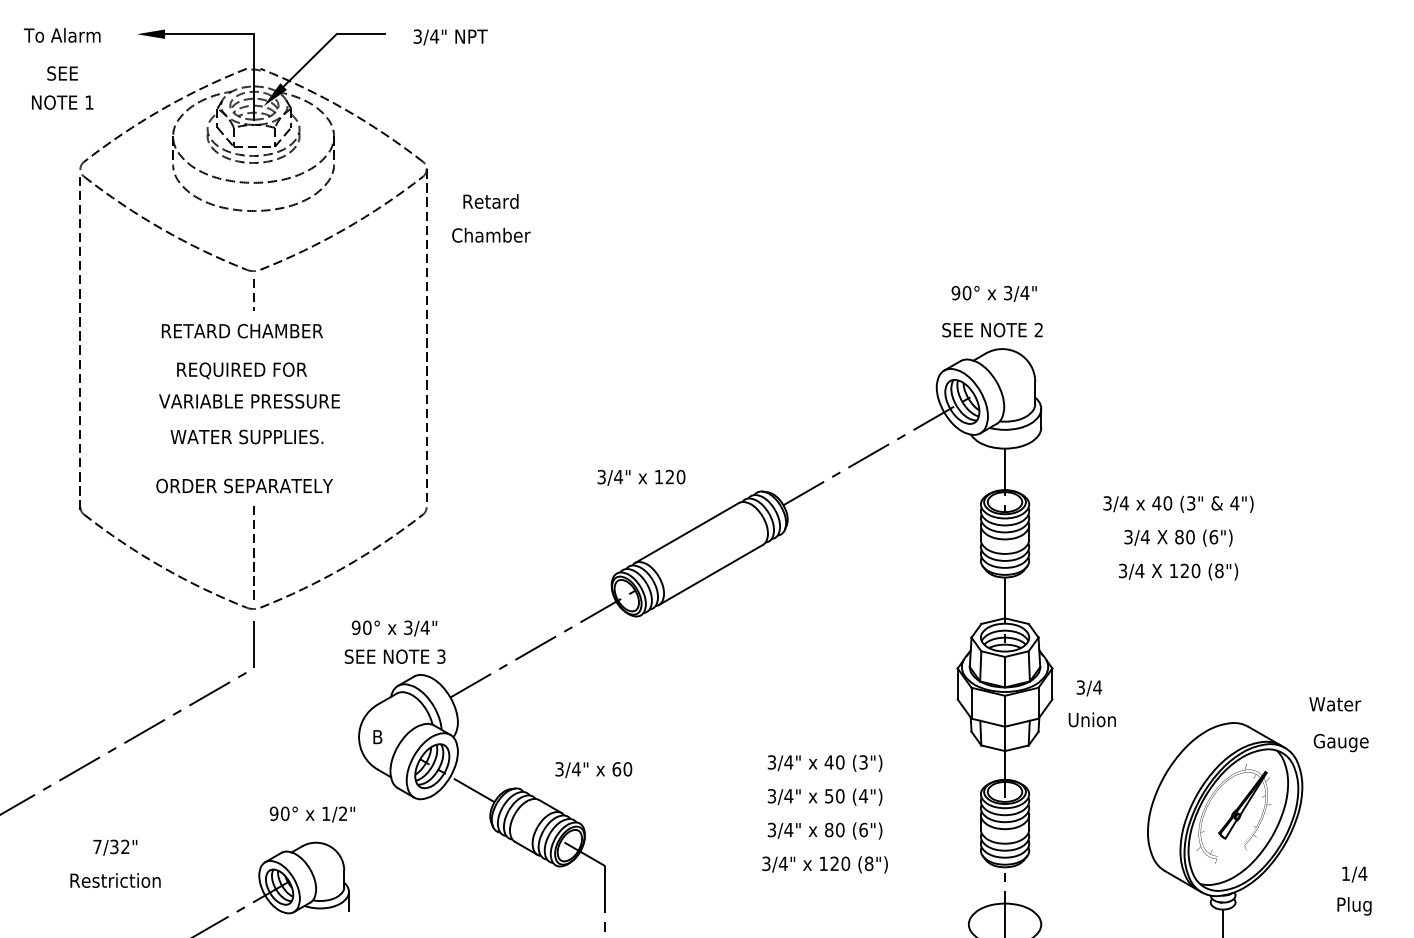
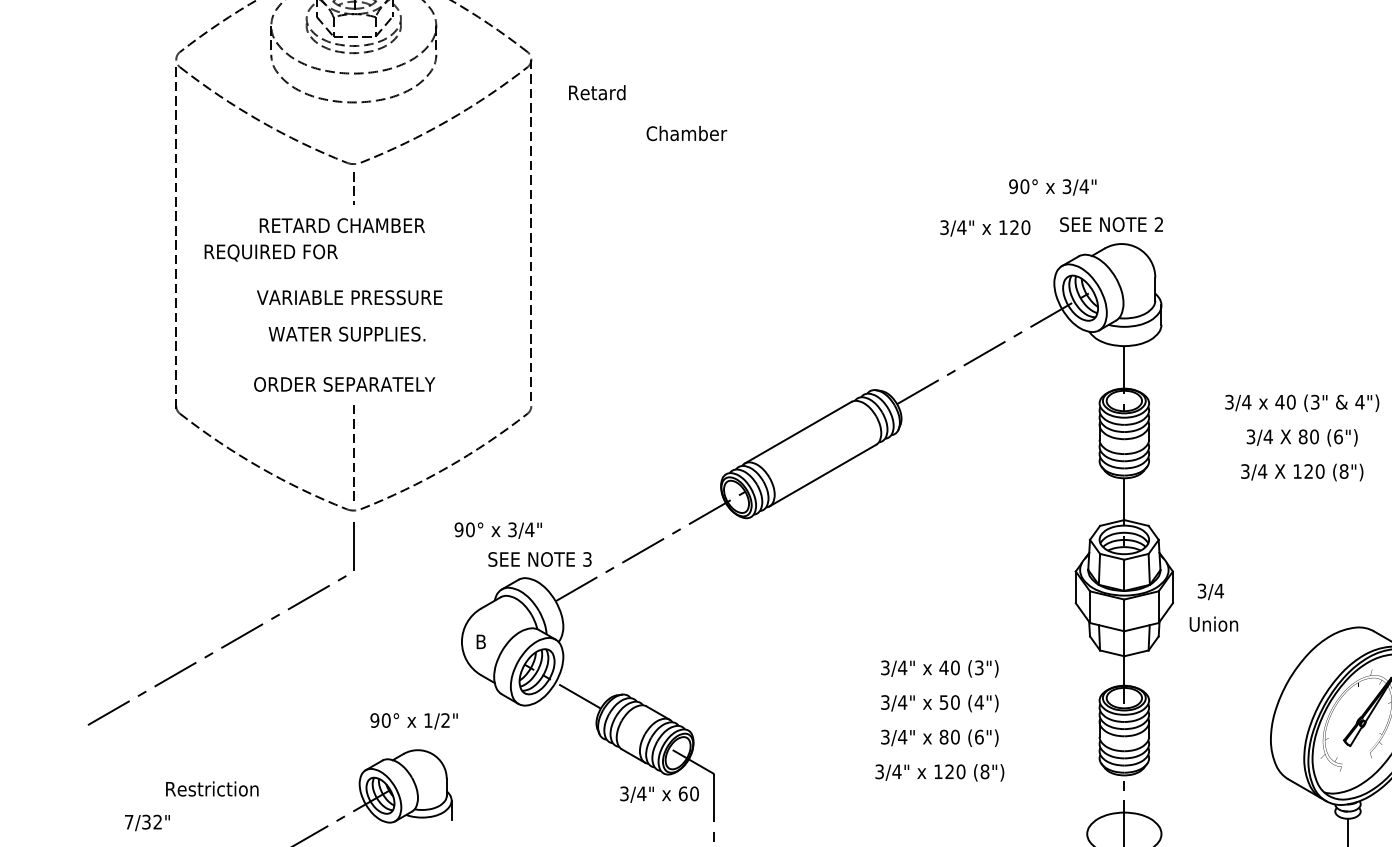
text: (491, 234) -> (686, 132), moved
text: (993, 293) -> (1052, 187), moved
text: (241, 370) -> (270, 252), moved
text: (641, 477) -> (985, 228), moved
text: (394, 656) -> (539, 559), moved
text: (593, 770) -> (659, 795), moved
text: (115, 847) -> (147, 822), moved

